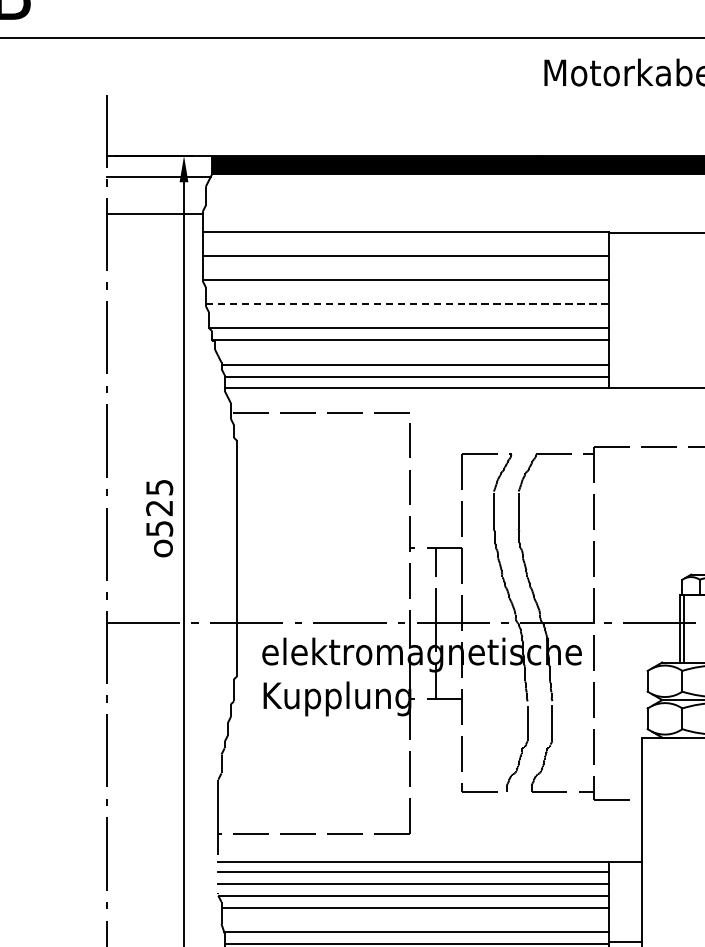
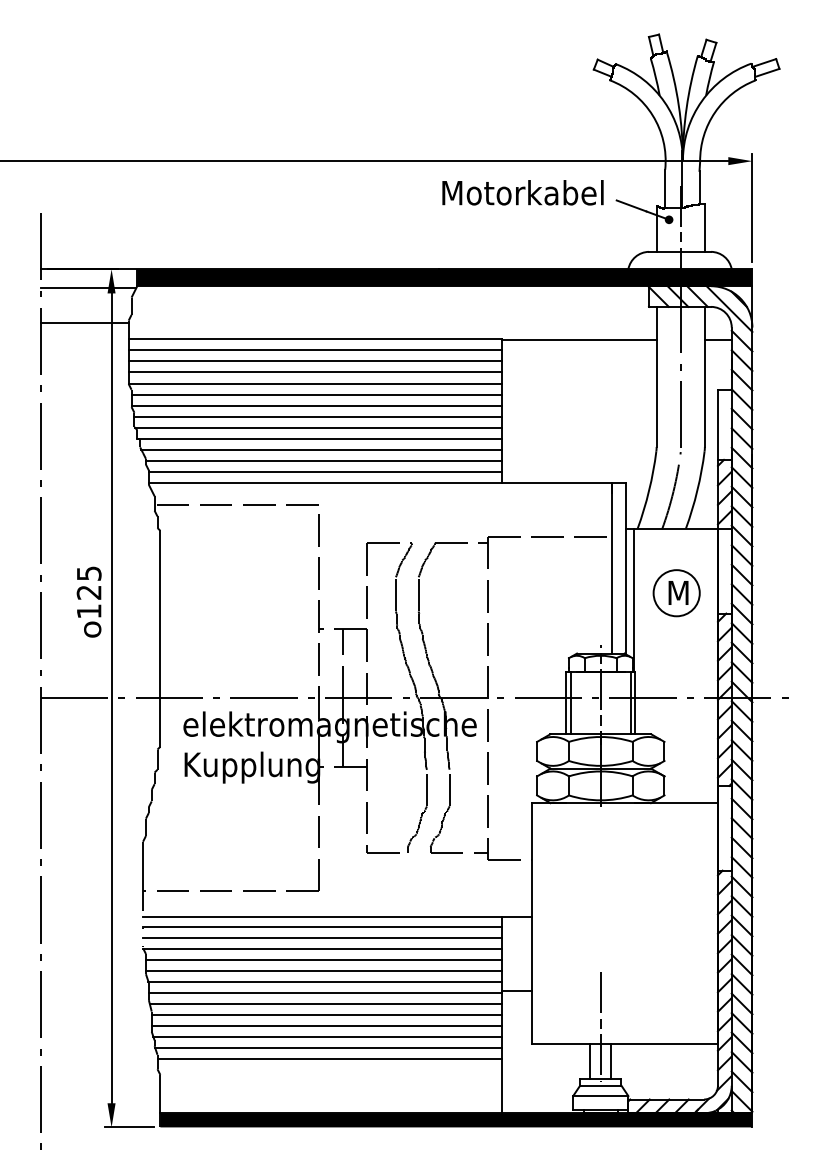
line: (405, 244) -> (314, 350), added
line: (405, 268) -> (314, 372), added
line: (407, 292) -> (316, 394), added
line: (407, 304) -> (316, 405), dashed -> solid
line: (408, 316) -> (317, 416), added
line: (412, 352) -> (321, 449), added
text: (159, 528) -> (89, 611), 525 -> 125
line: (414, 919) -> (323, 970), added

